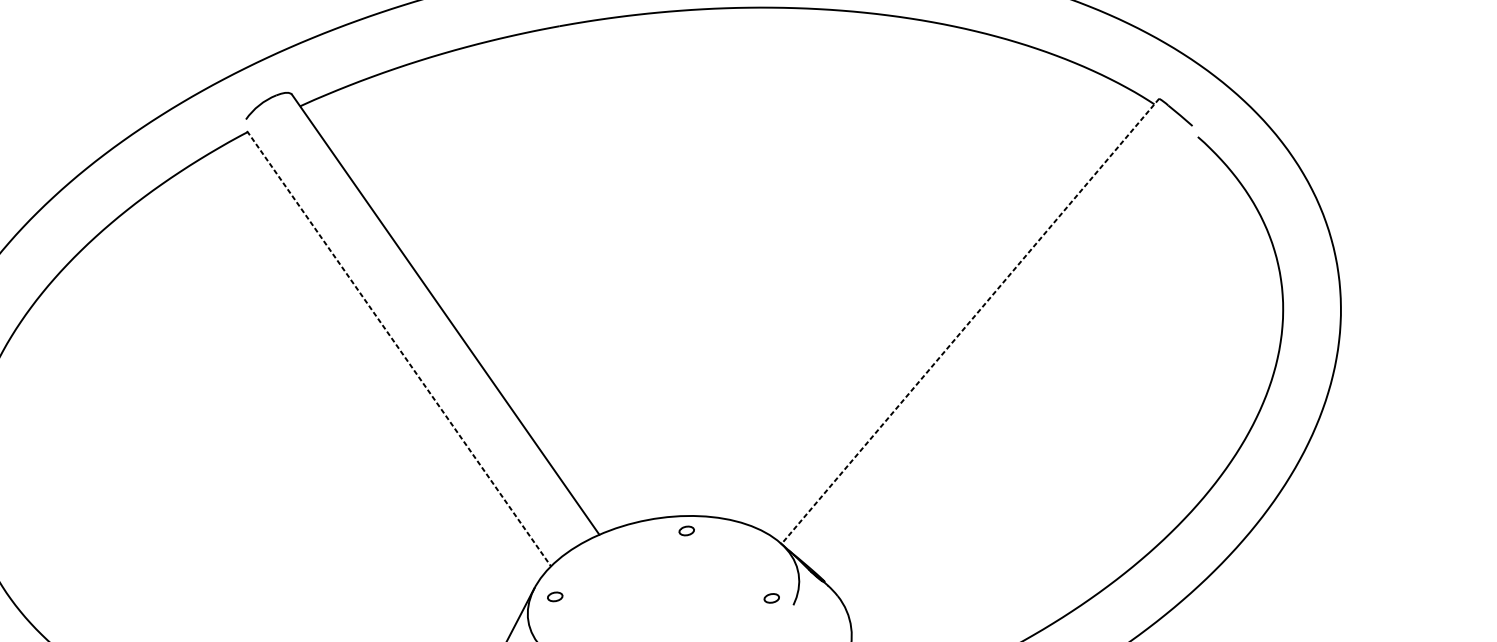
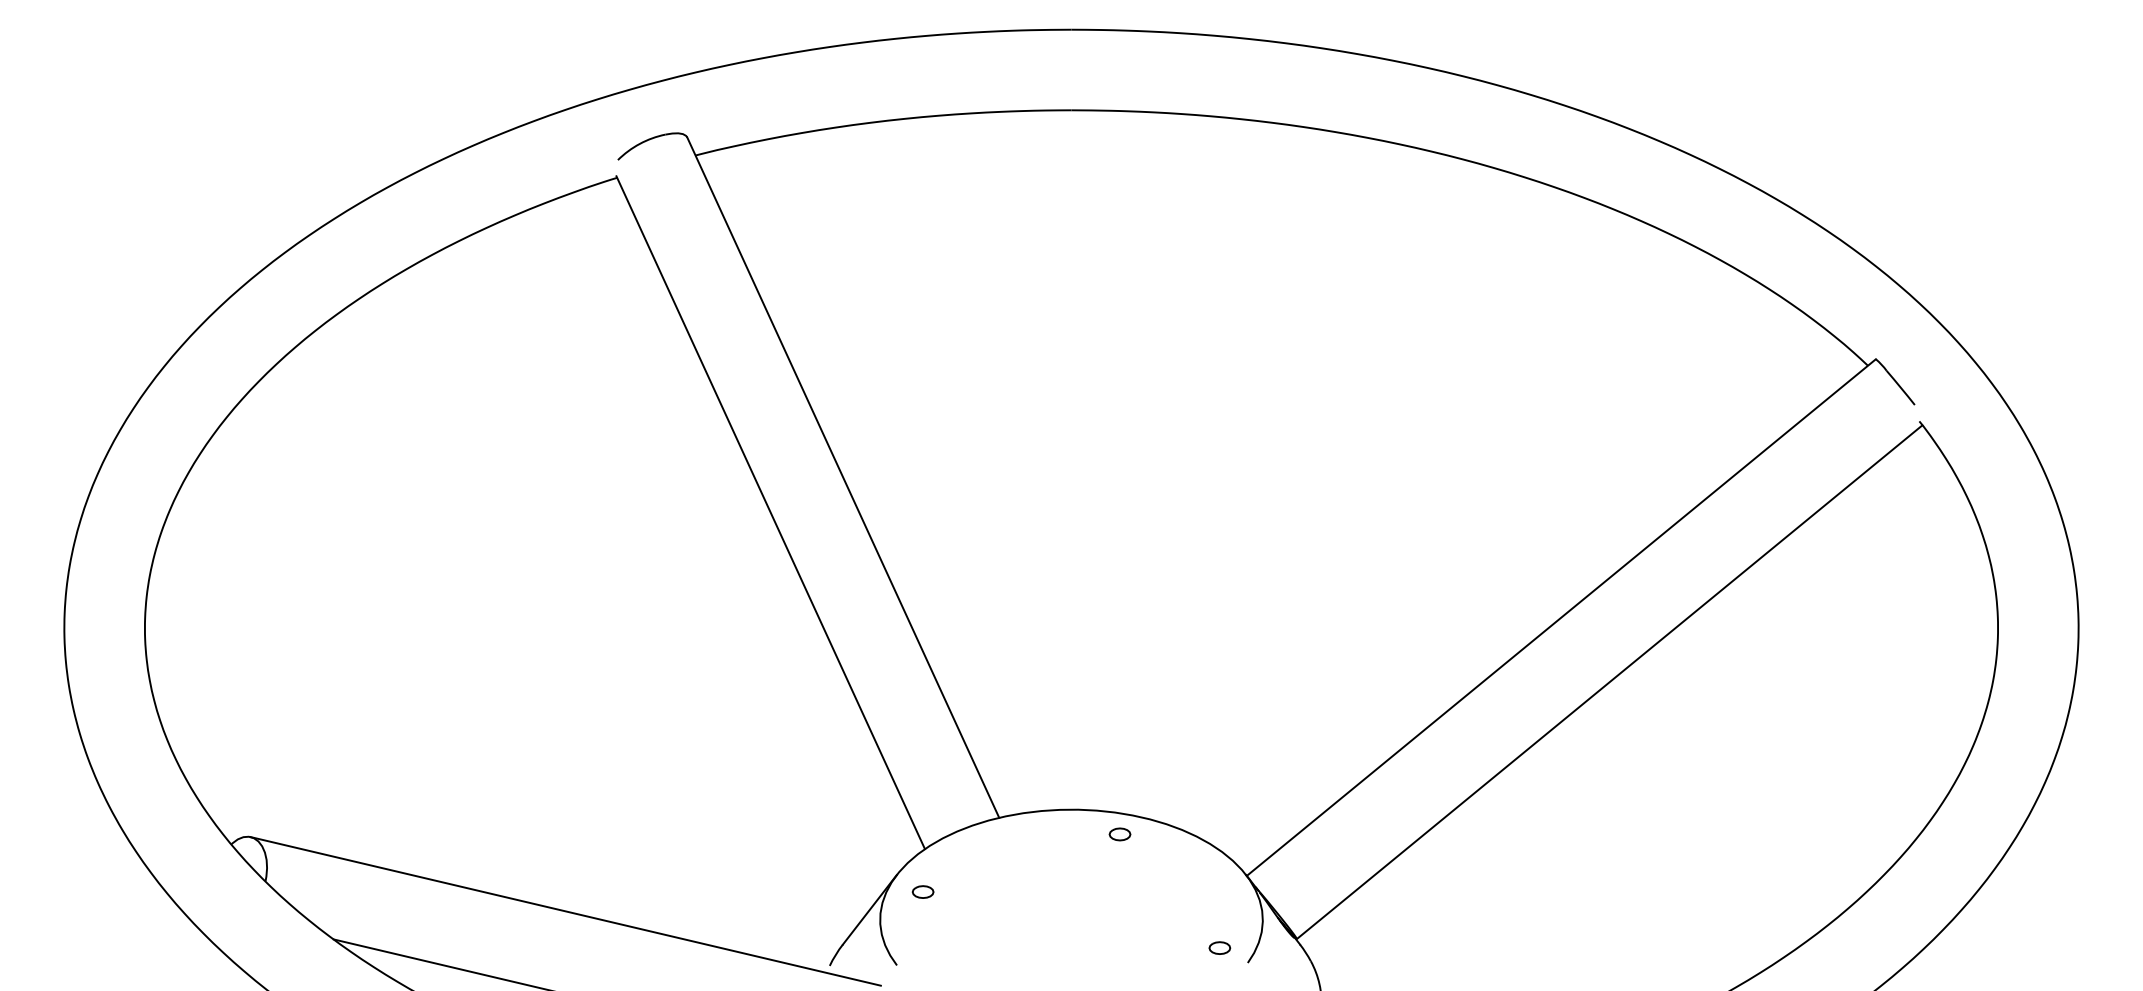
line: (970, 321) -> (1561, 617), dashed -> solid
line: (398, 349) -> (770, 513), dashed -> solid
line: (1012, 360) -> (1609, 682), added

